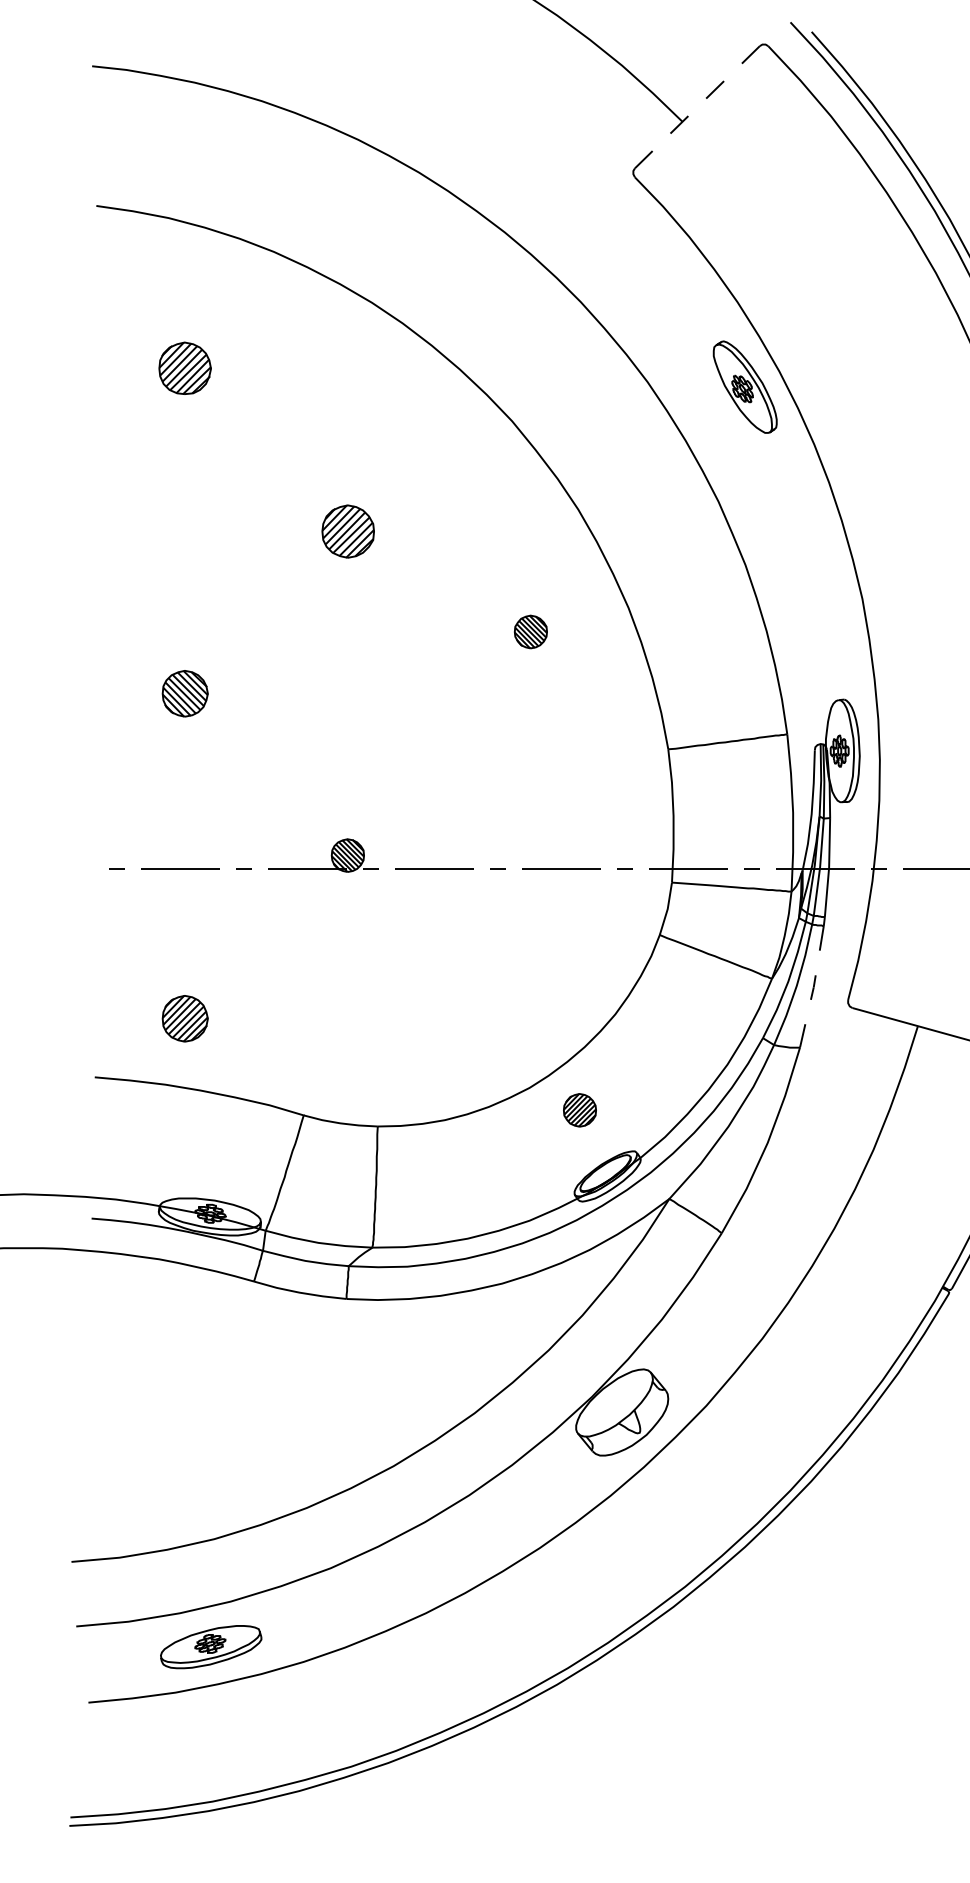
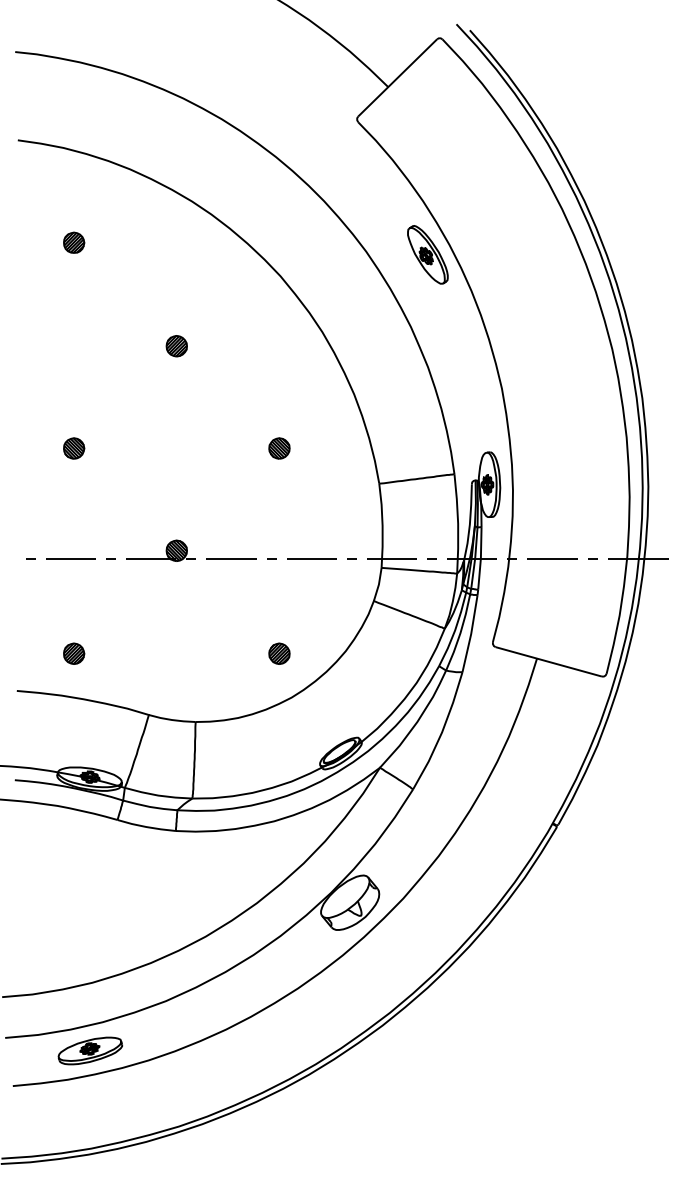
line: (697, 108) -> (397, 78), dashed -> solid
part: (185, 367) -> (74, 242), size x0.62
part: (347, 532) -> (176, 346), size x0.62
part: (530, 631) -> (279, 448), moved
part: (185, 693) -> (74, 448), size x0.71
line: (814, 988) -> (471, 634), dashed -> solid
part: (185, 1018) -> (74, 653), size x0.71
part: (580, 1109) -> (279, 653), moved

